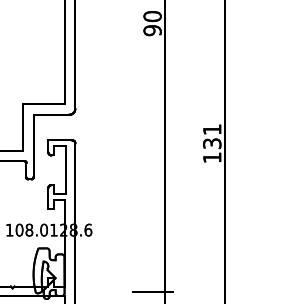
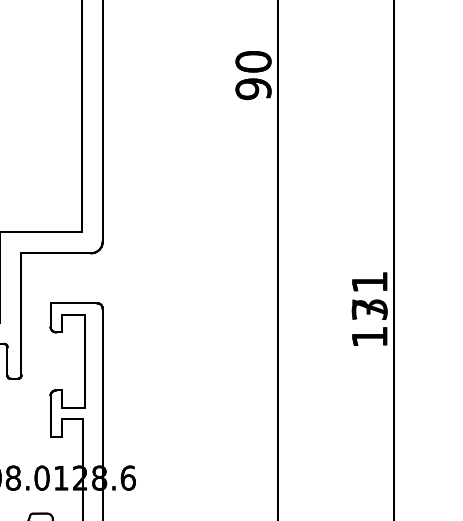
text: (212, 143) -> (370, 309), 131 -> 171

